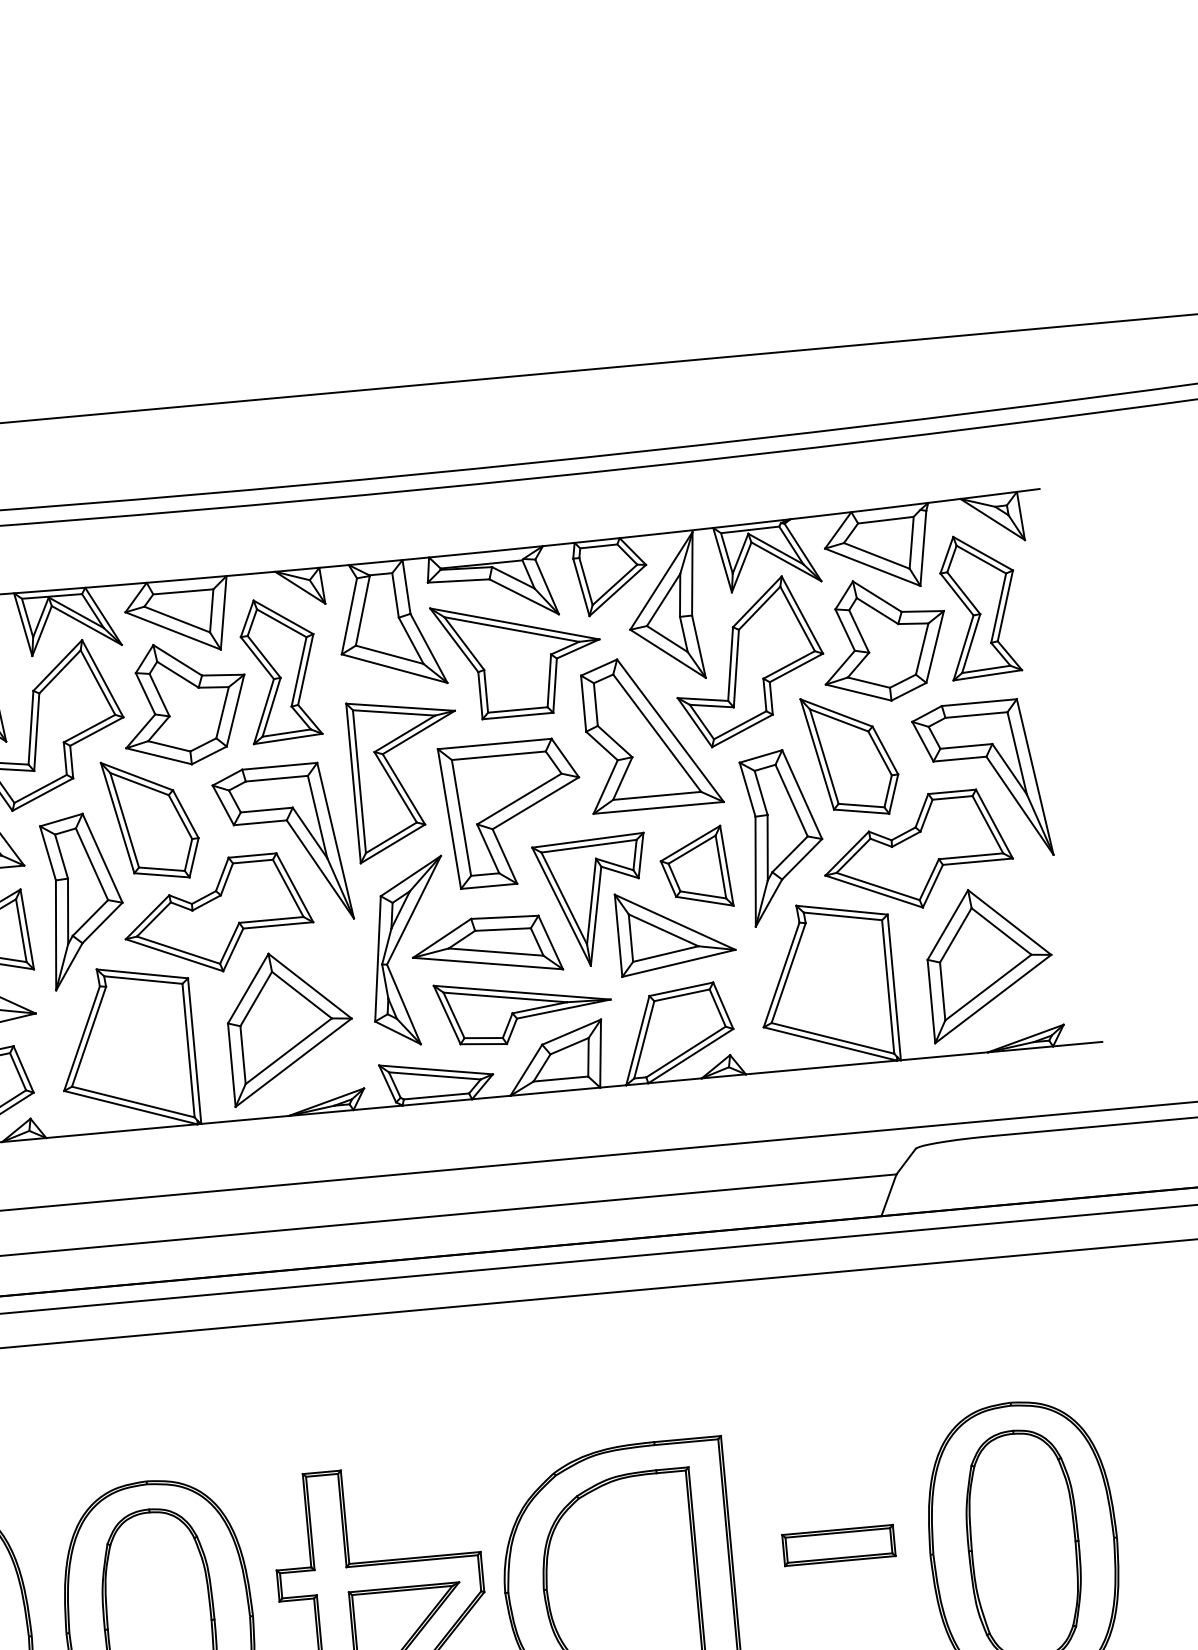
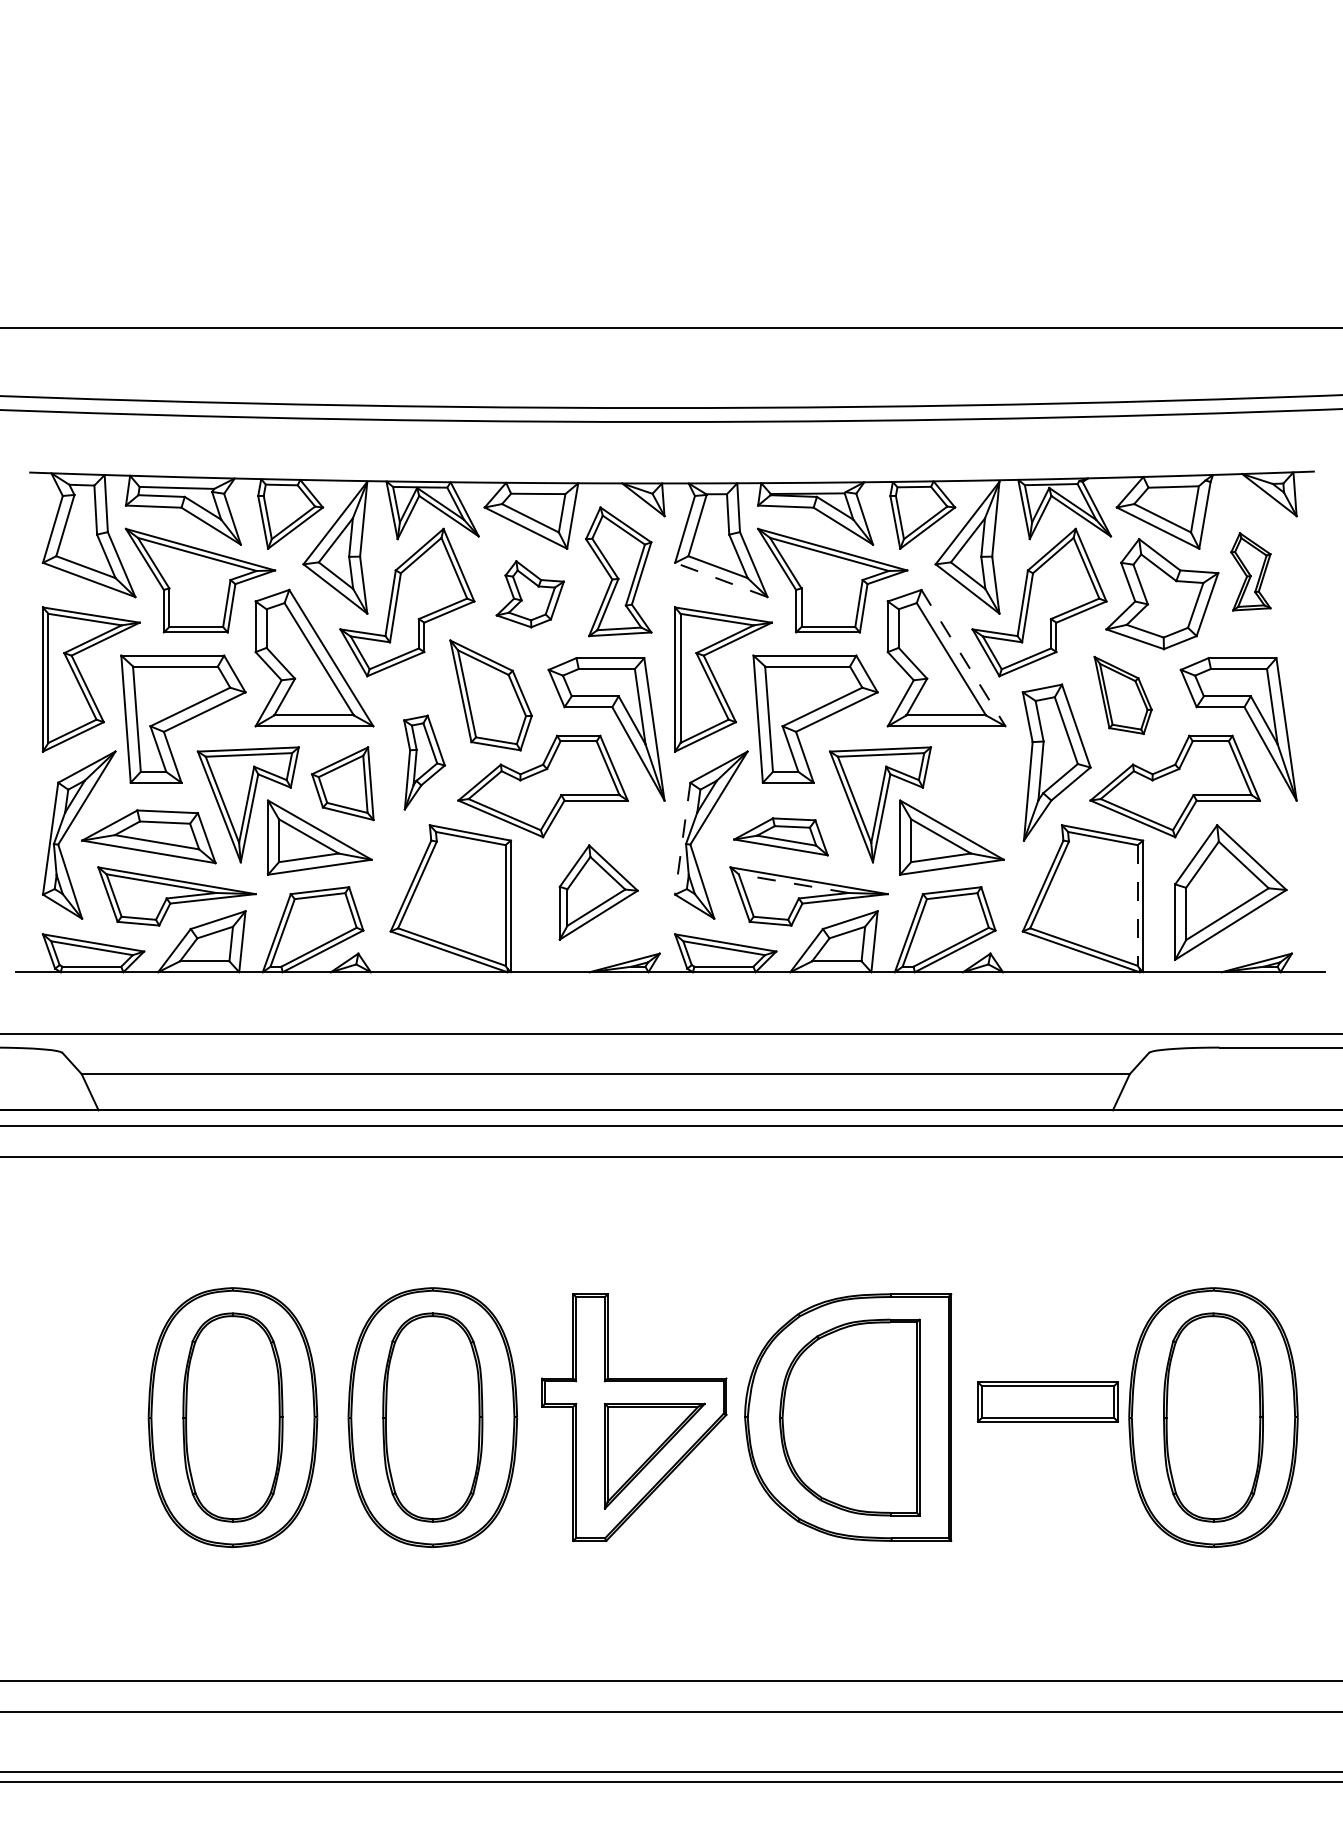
part: (979, 605) -> (1250, 571), size x0.6
line: (393, 668) -> (720, 579), solid -> dashed
part: (184, 703) -> (530, 594), size x0.6
line: (670, 731) -> (963, 658), solid -> dashed
part: (850, 756) -> (1122, 695), size x0.7
part: (695, 868) -> (974, 783), removed
part: (84, 900) -> (424, 762), size x0.6
part: (485, 946) -> (780, 836), size x0.7
line: (377, 959) -> (682, 839), solid -> dashed
line: (888, 987) -> (1137, 905), solid -> dashed
line: (505, 997) -> (793, 883), solid -> dashed
part: (290, 1026) -> (598, 892), size x0.7
part: (838, 1545) -> (1047, 1401), size x1.4

